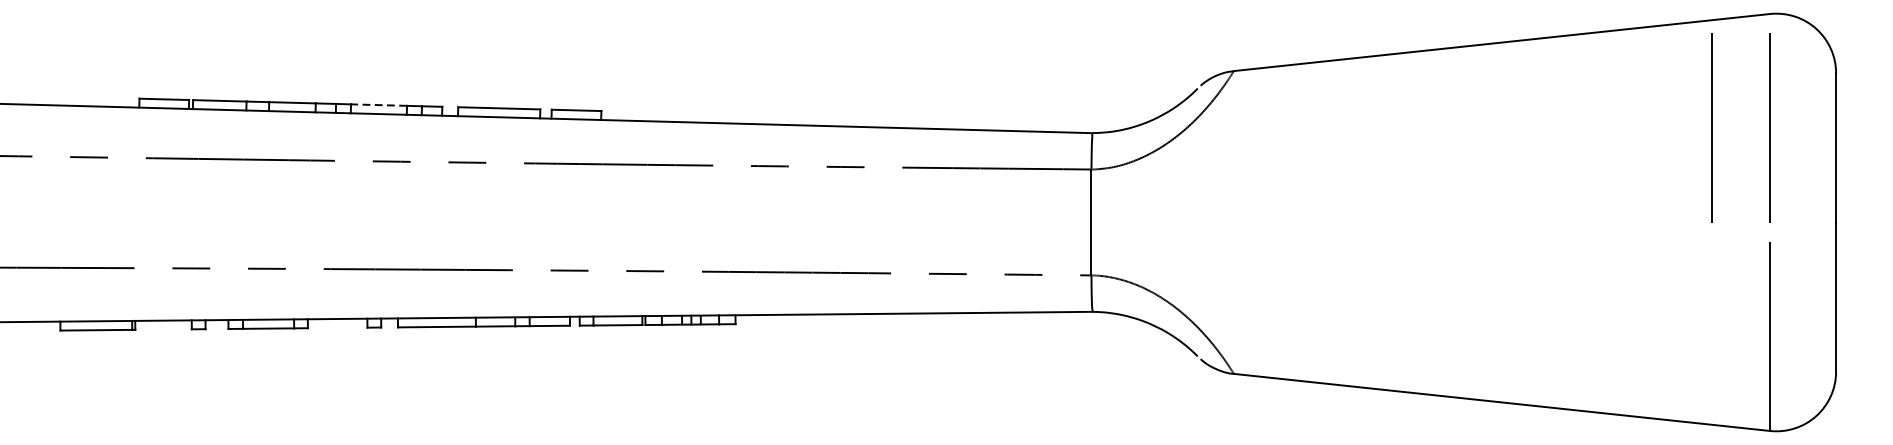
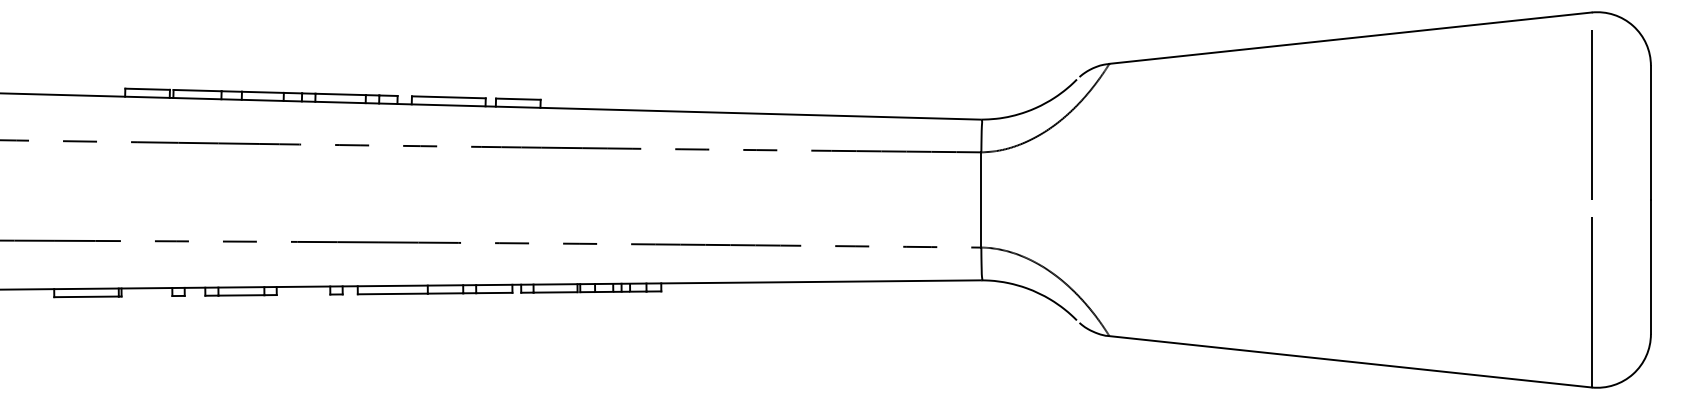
line: (378, 105) -> (340, 94), dashed -> solid
line: (1712, 127) -> (1539, 114), removed

